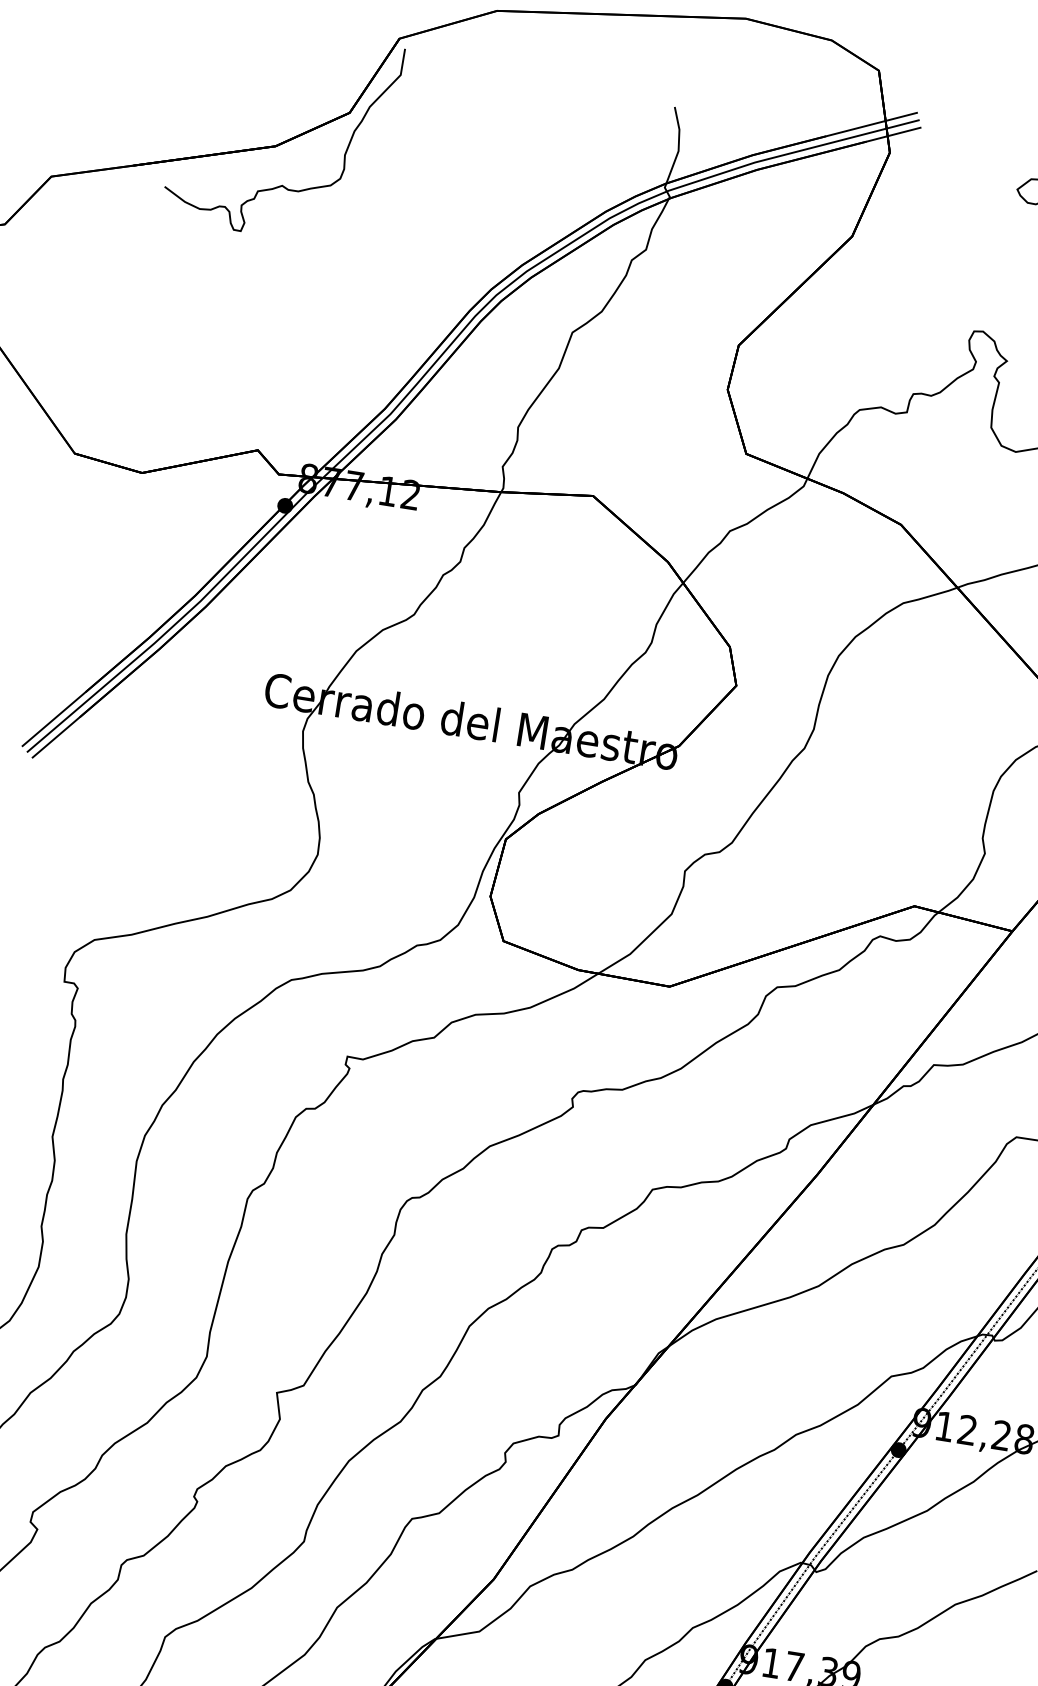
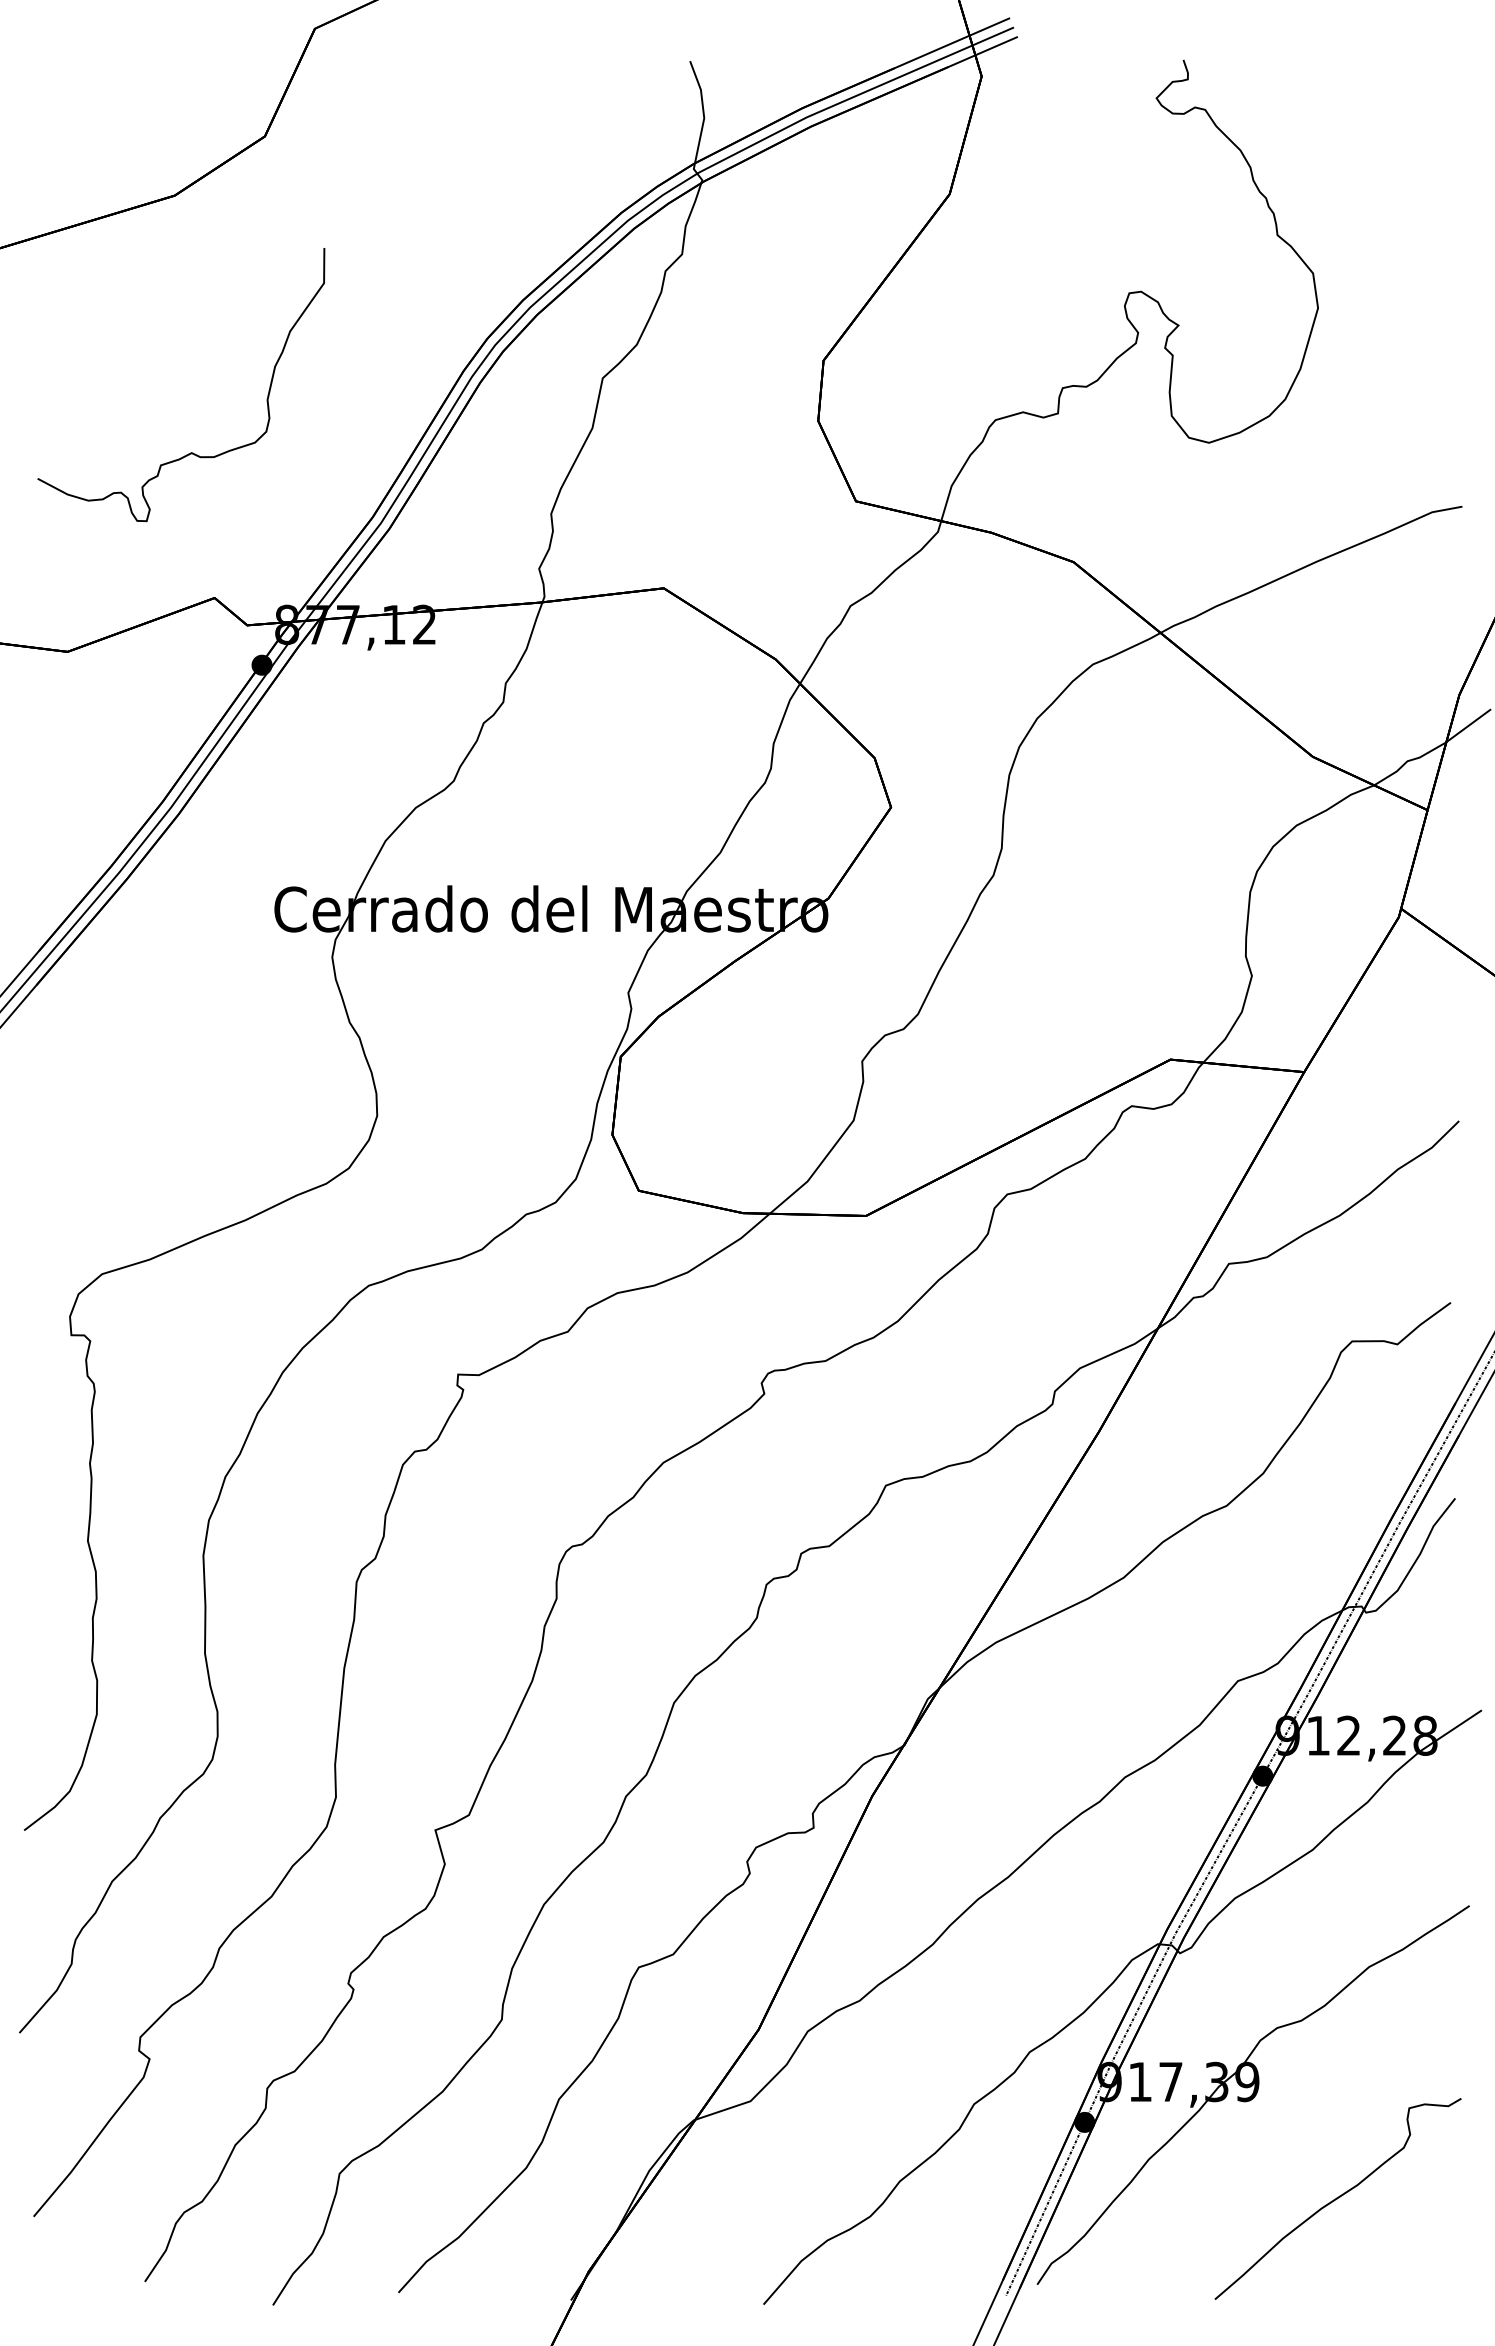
curve: (281, 185) -> (190, 452), moved

